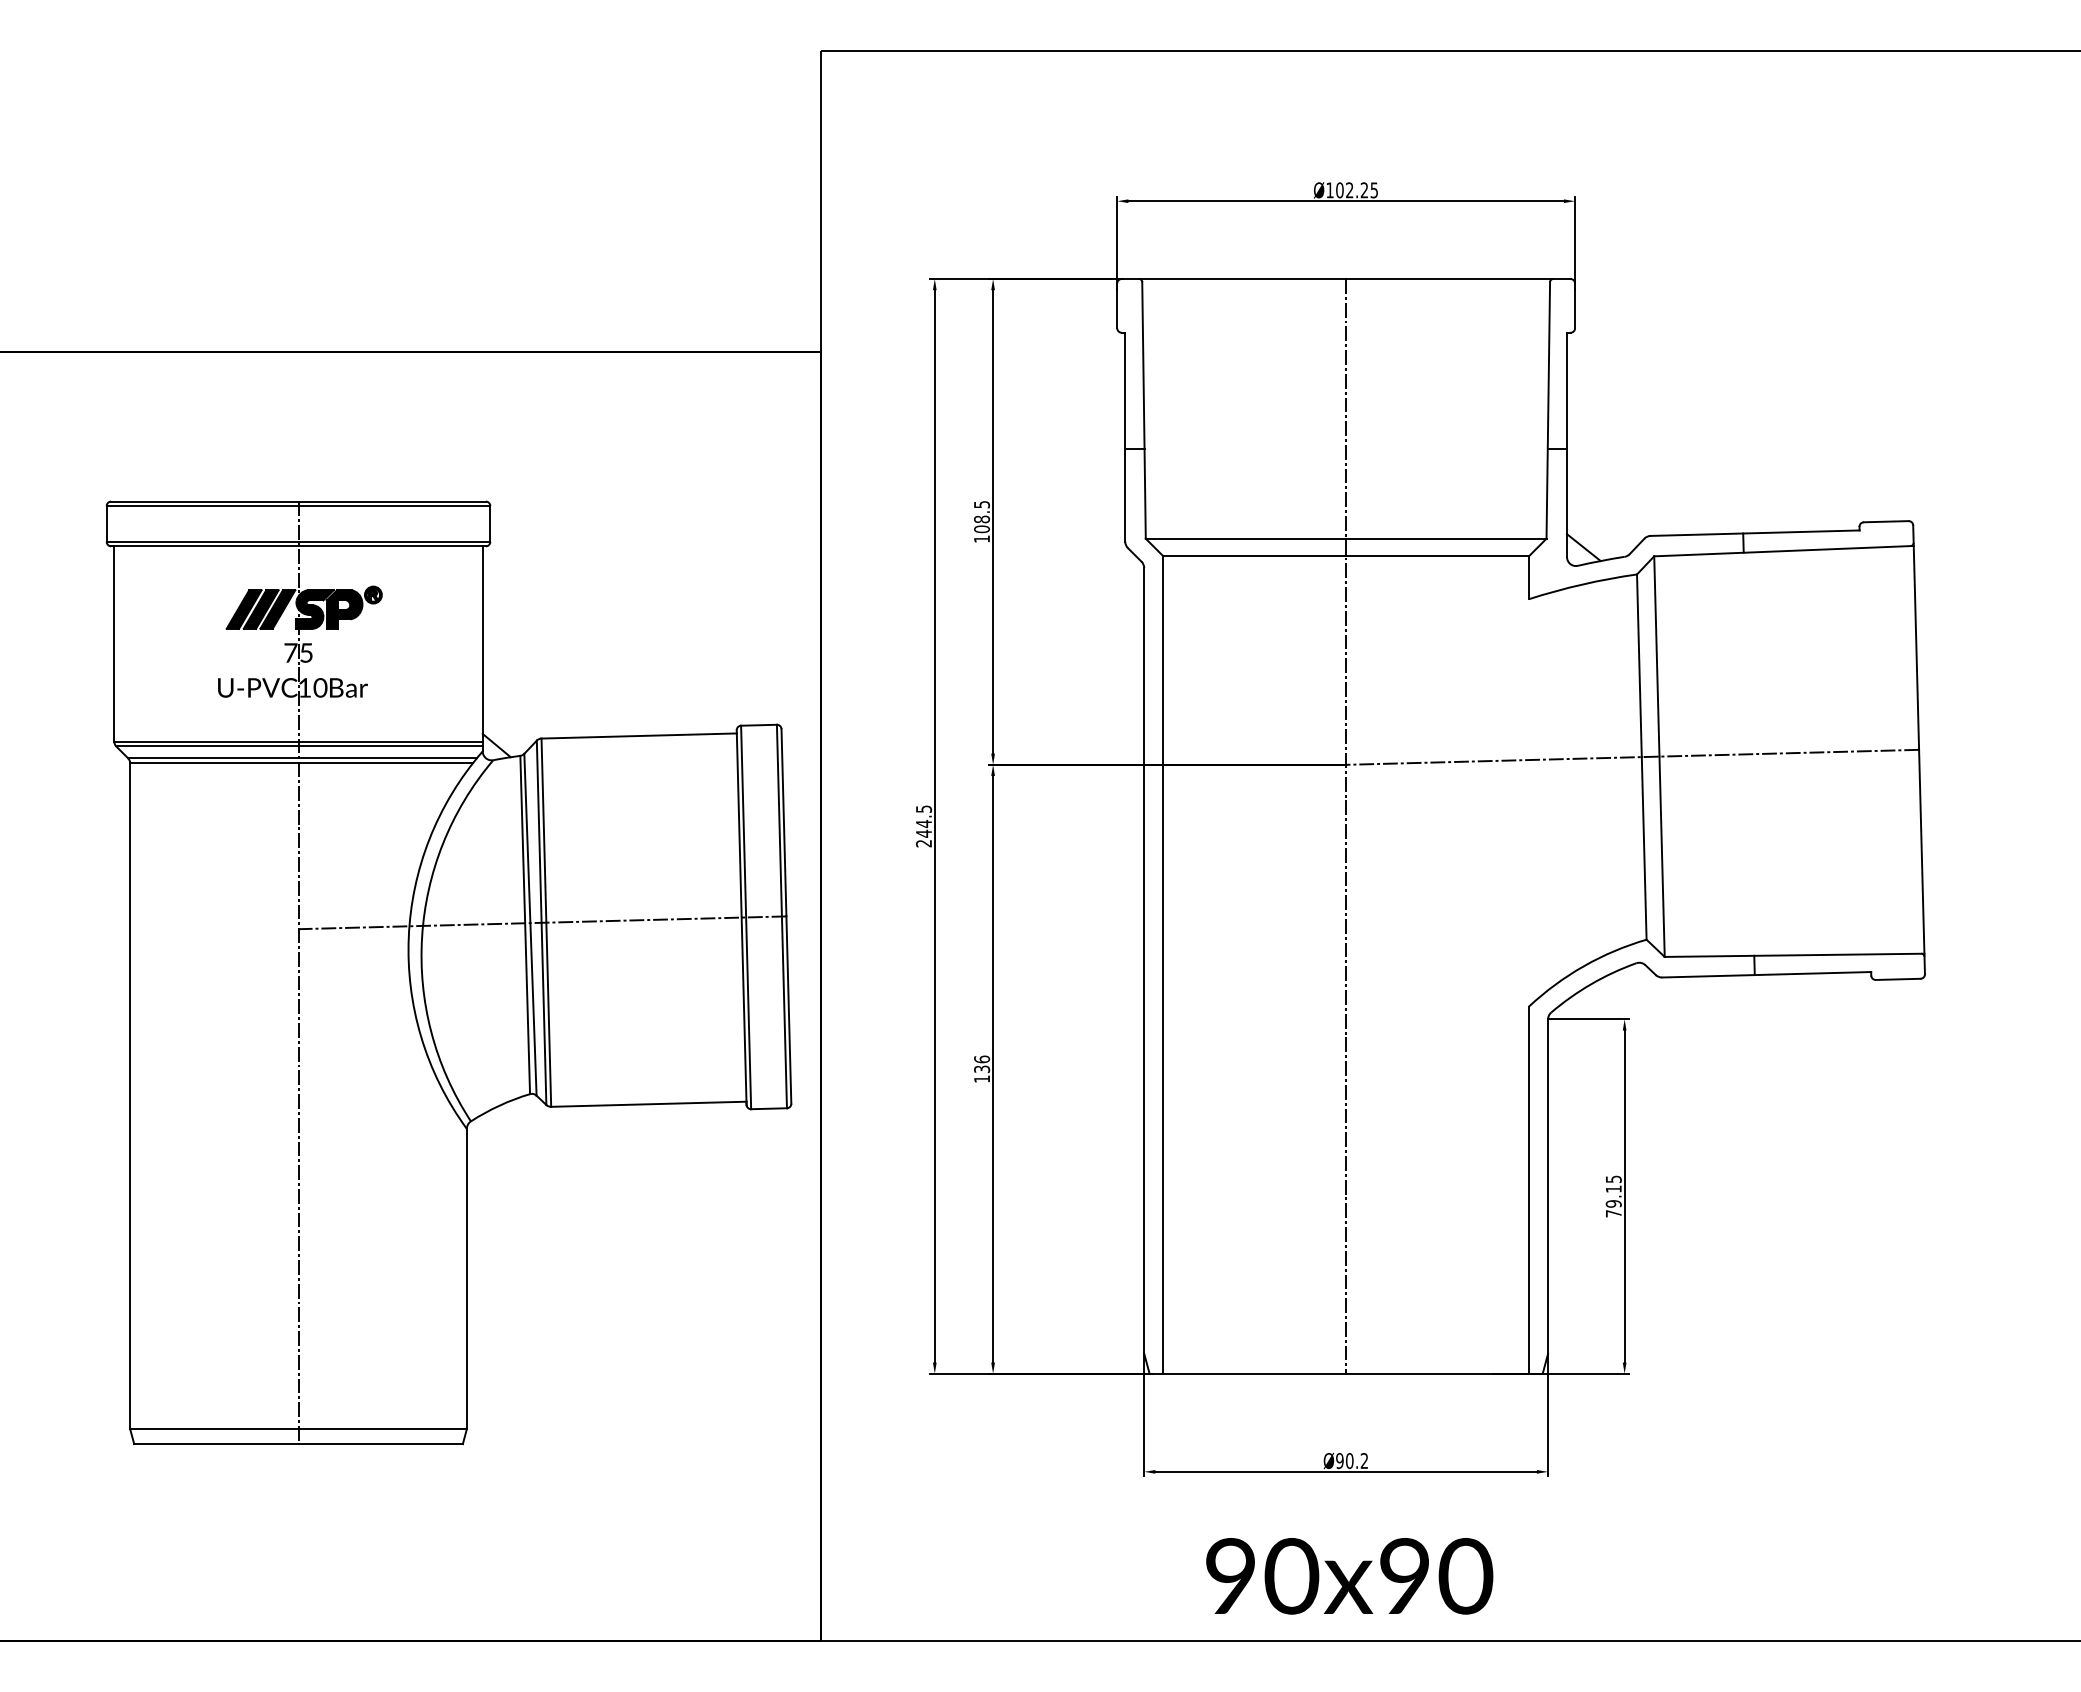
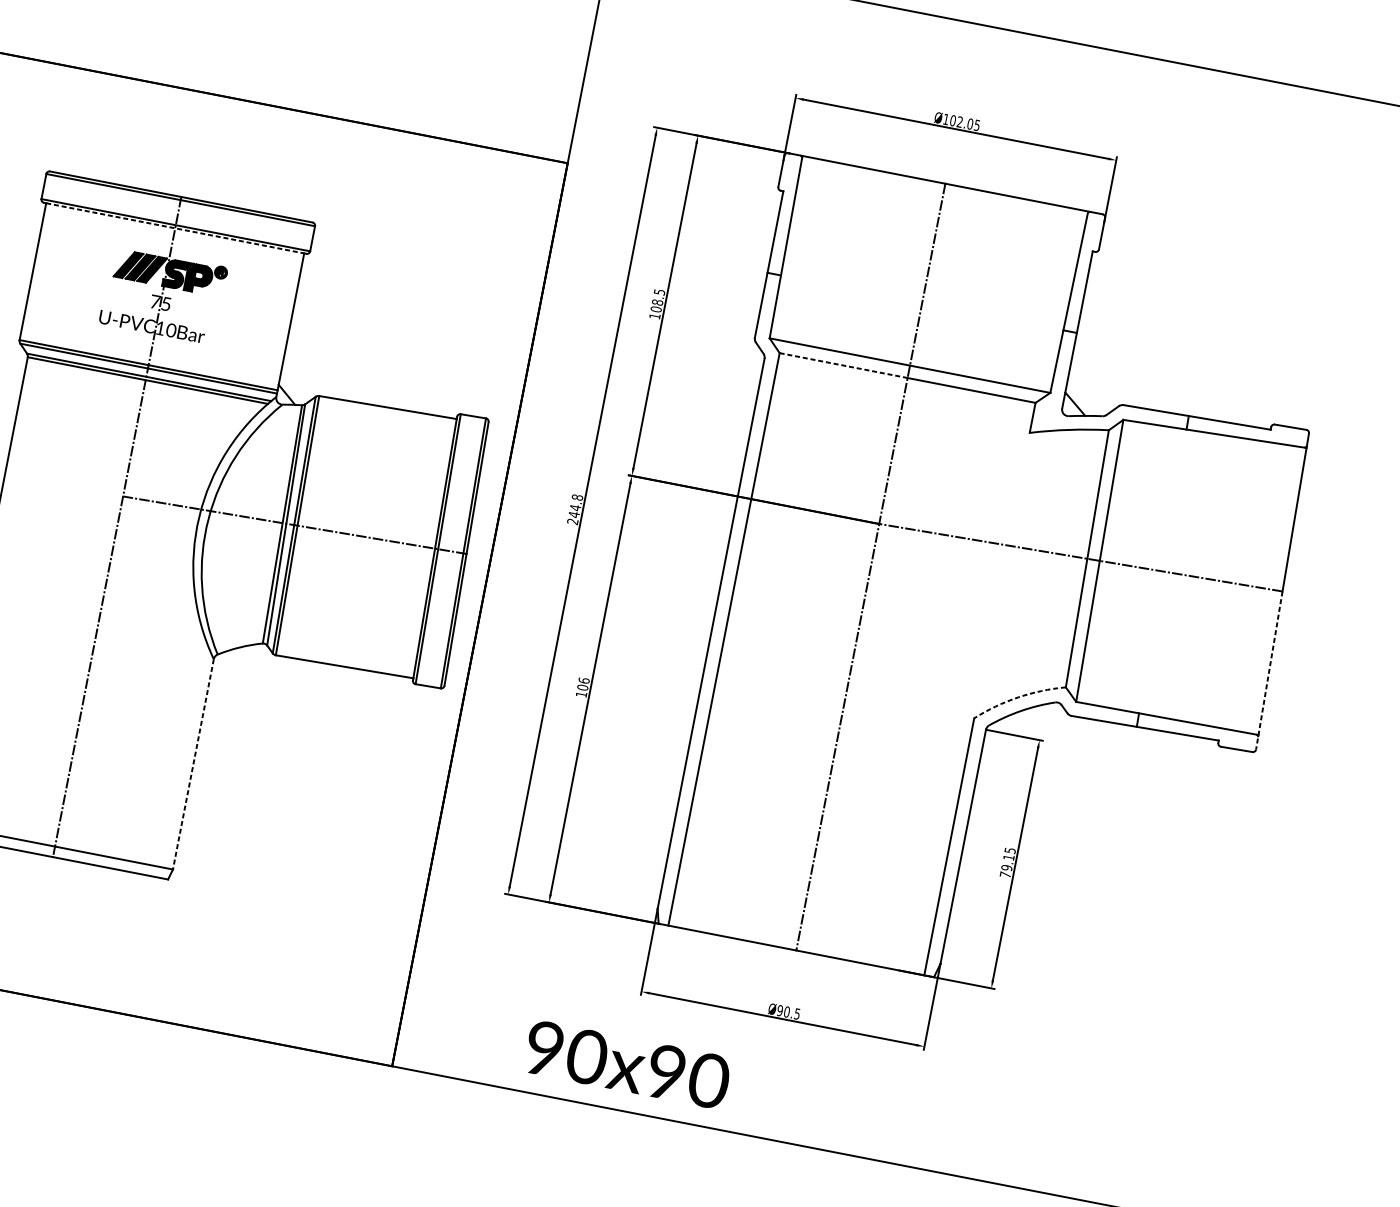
text: (1364, 190) -> (970, 124), Ø102.25 -> Ø102.05
line: (299, 546) -> (175, 228), solid -> dashed
line: (1255, 556) -> (844, 365), solid -> dashed
text: (923, 808) -> (577, 497), 244.5 -> 244.8
line: (1922, 862) -> (1269, 670), solid -> dashed
arc: (1583, 966) -> (1018, 697), solid -> dashed
text: (982, 1069) -> (583, 687), 136 -> 106
line: (466, 1279) -> (193, 764), solid -> dashed
text: (1364, 1461) -> (797, 1014), Ø90.2 -> Ø90.5
text: (1349, 1576) -> (627, 1065), moved

